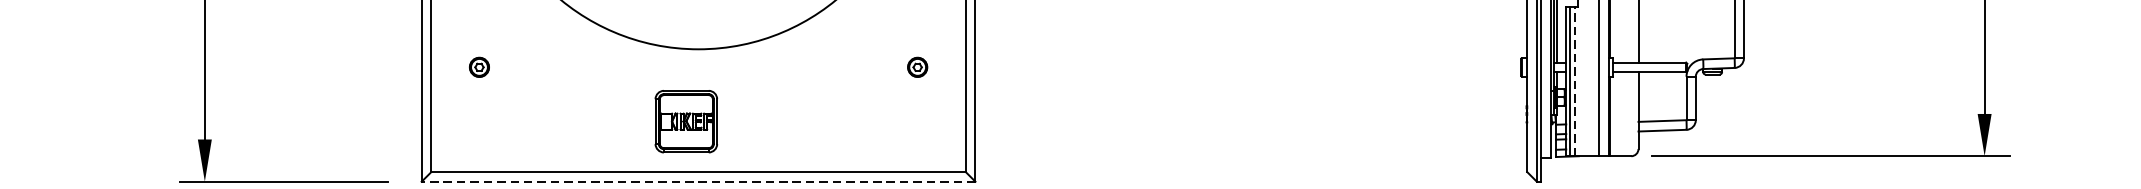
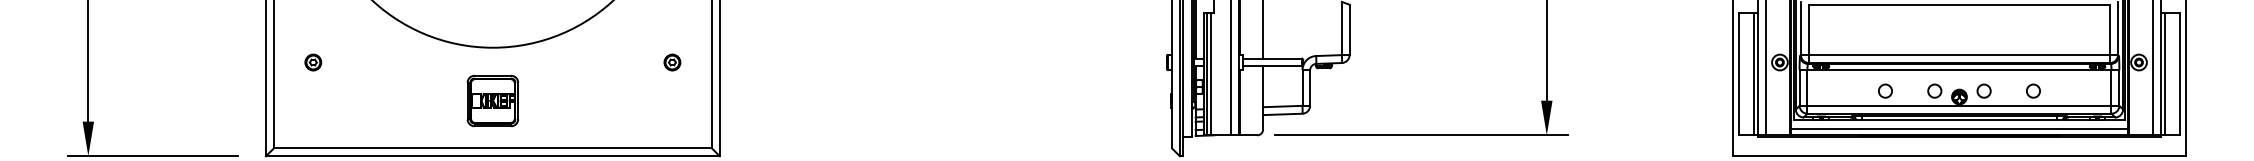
line: (1575, 80) -> (1211, 73), dashed -> solid
part: (685, 121) -> (492, 100), moved
line: (698, 182) -> (492, 156), dashed -> solid

